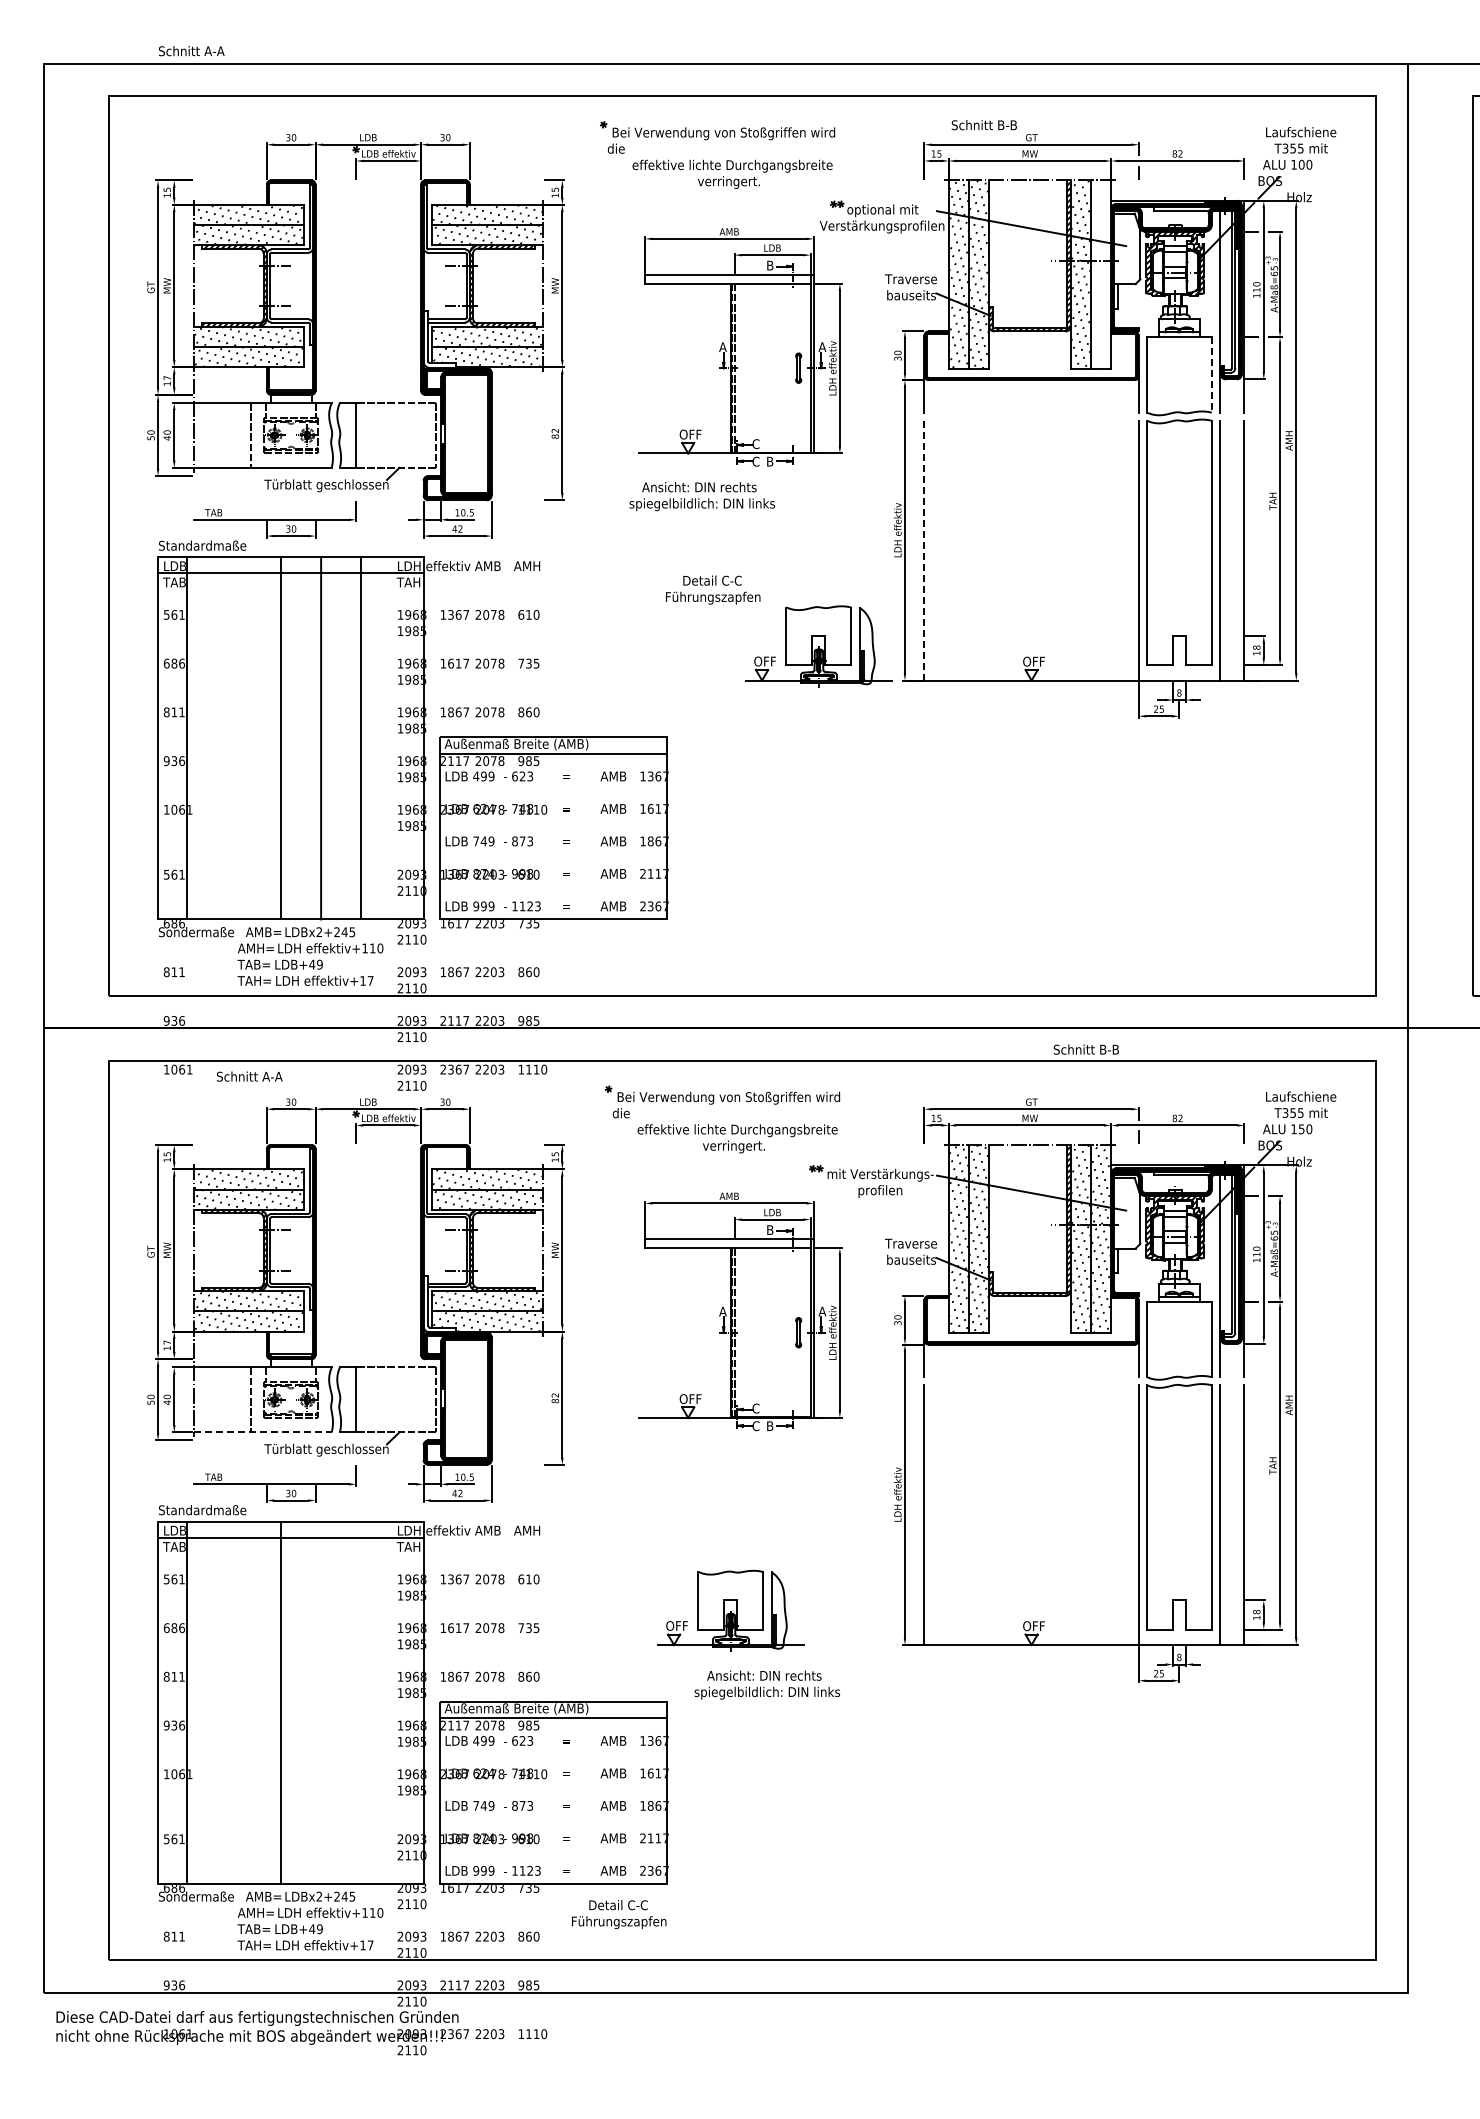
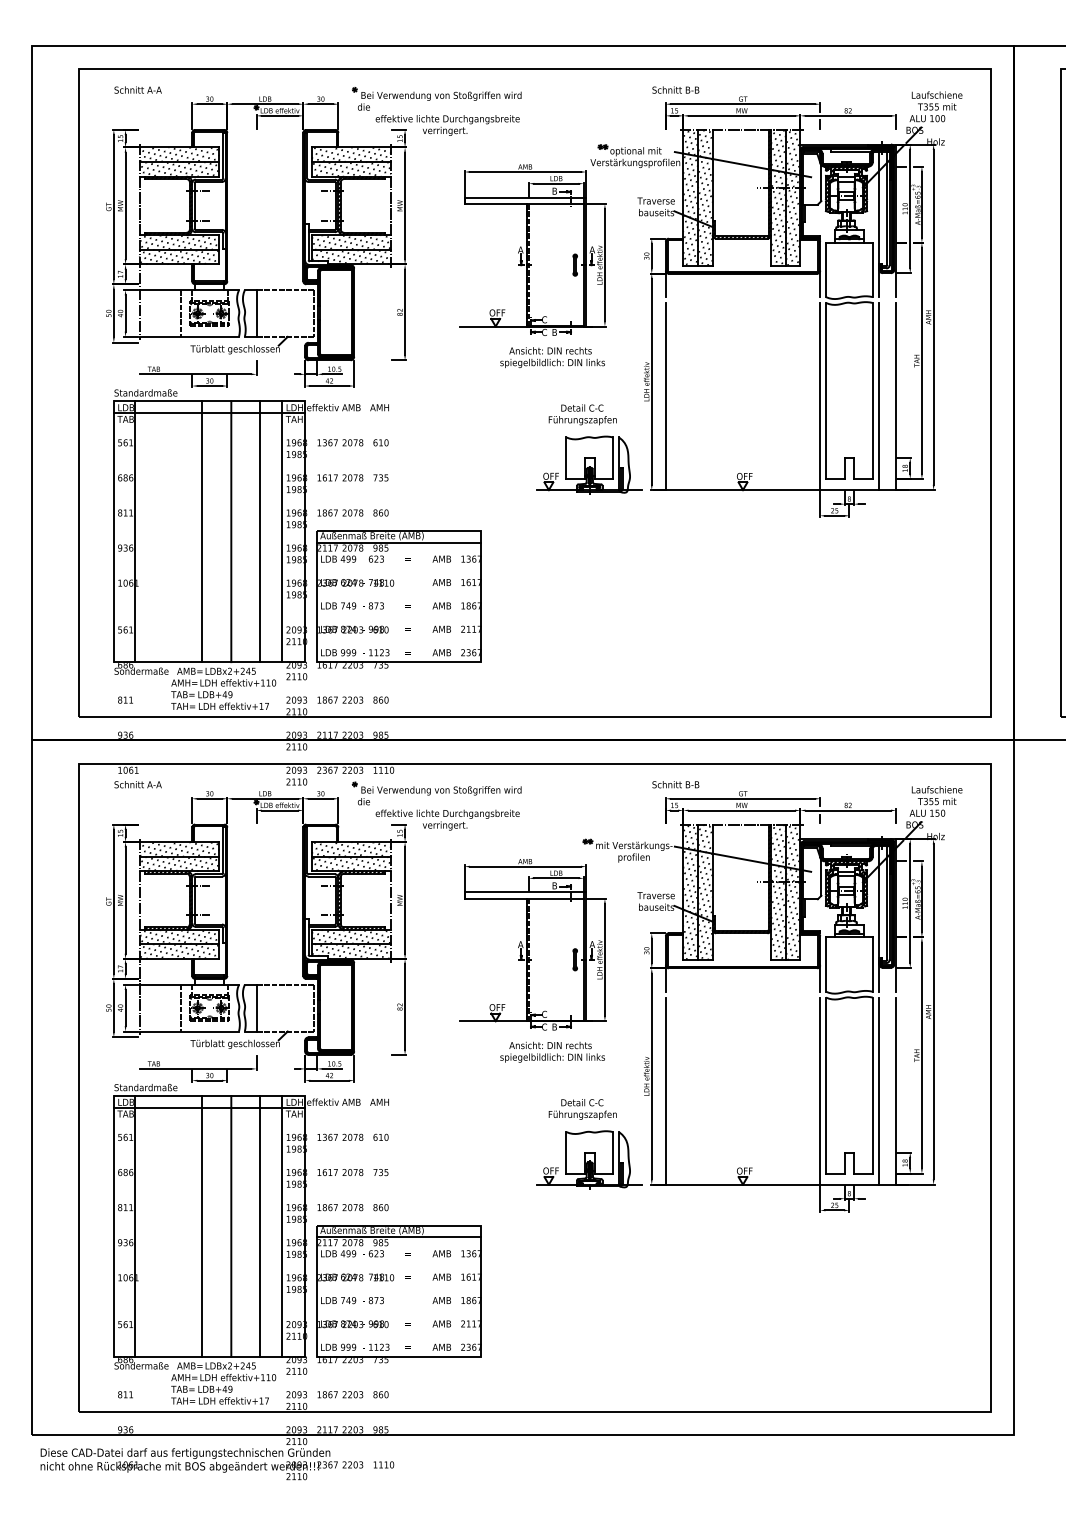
text: (191, 51) -> (137, 90), moved
text: (983, 125) -> (675, 90), moved
part: (717, 162) -> (436, 116), moved
hatch: (1100, 275) -> (792, 198), added
line: (1211, 374) -> (872, 269), dashed -> solid
text: (701, 496) -> (552, 357), moved
line: (924, 550) -> (665, 396), dashed -> solid
text: (713, 589) -> (583, 414), moved
line: (391, 738) -> (282, 531), added
text: (1085, 1049) -> (675, 784), moved
text: (249, 1076) -> (137, 784), moved
part: (722, 1127) -> (436, 811), moved
line: (263, 1432) -> (189, 1031), dashed -> solid
part: (730, 1610) -> (589, 1159), moved
text: (766, 1684) -> (552, 1051), moved
line: (321, 1702) -> (231, 1226), added
line: (361, 1702) -> (260, 1226), added
line: (391, 1702) -> (282, 1226), added
text: (619, 1914) -> (583, 1109), moved

